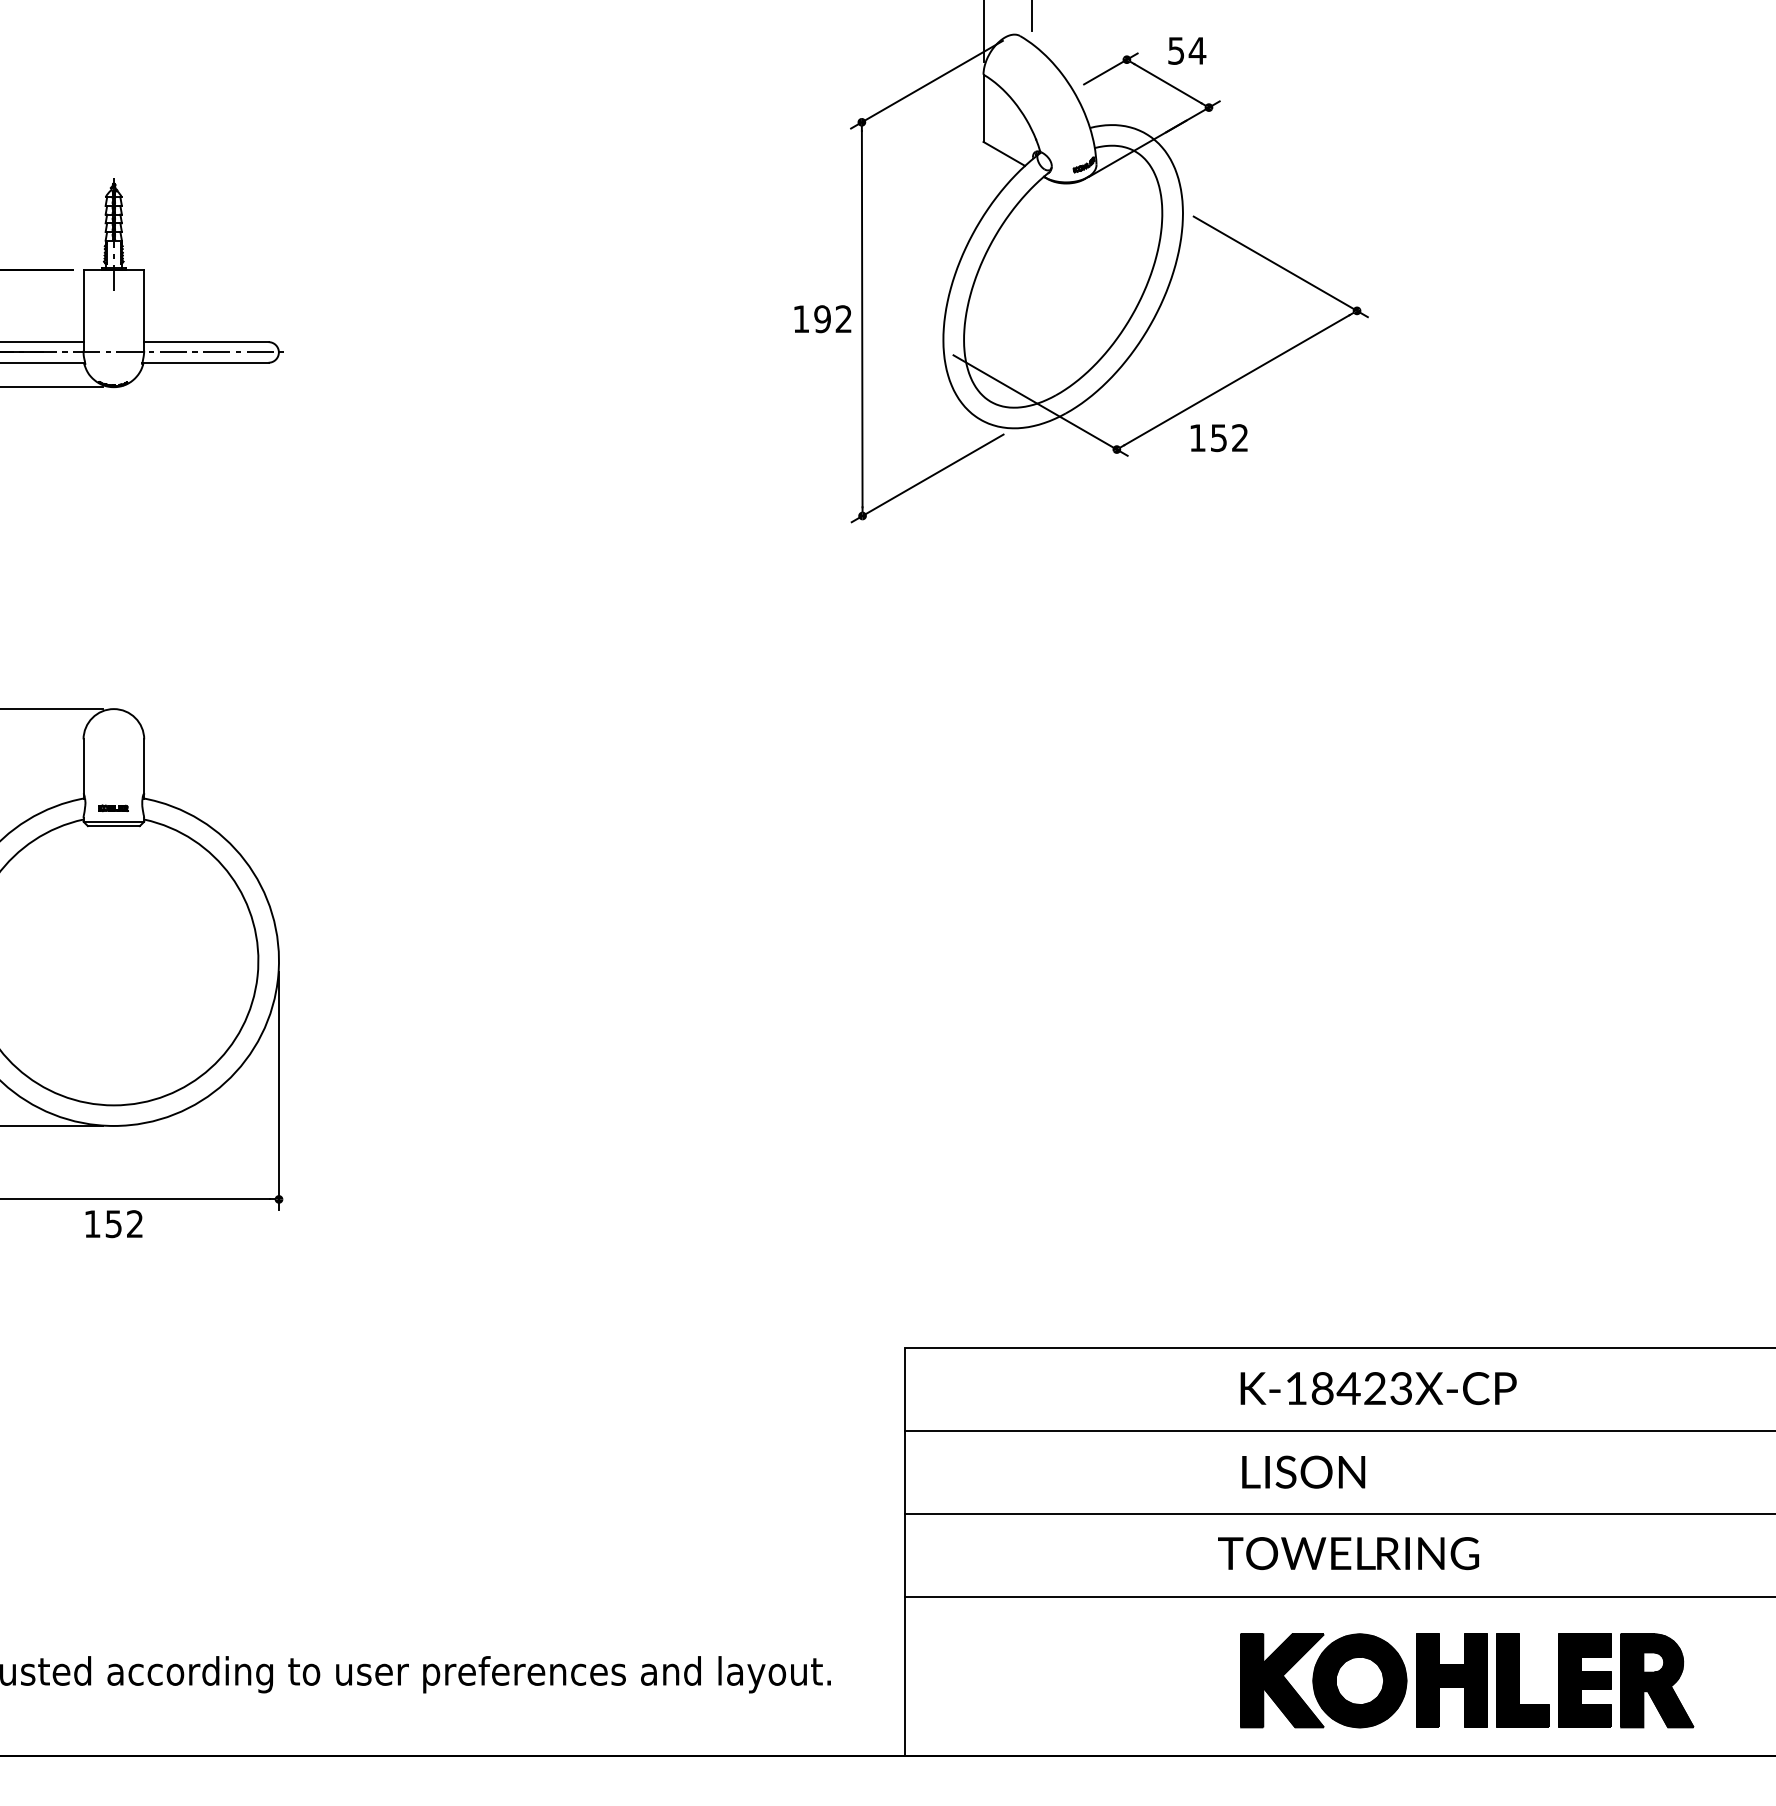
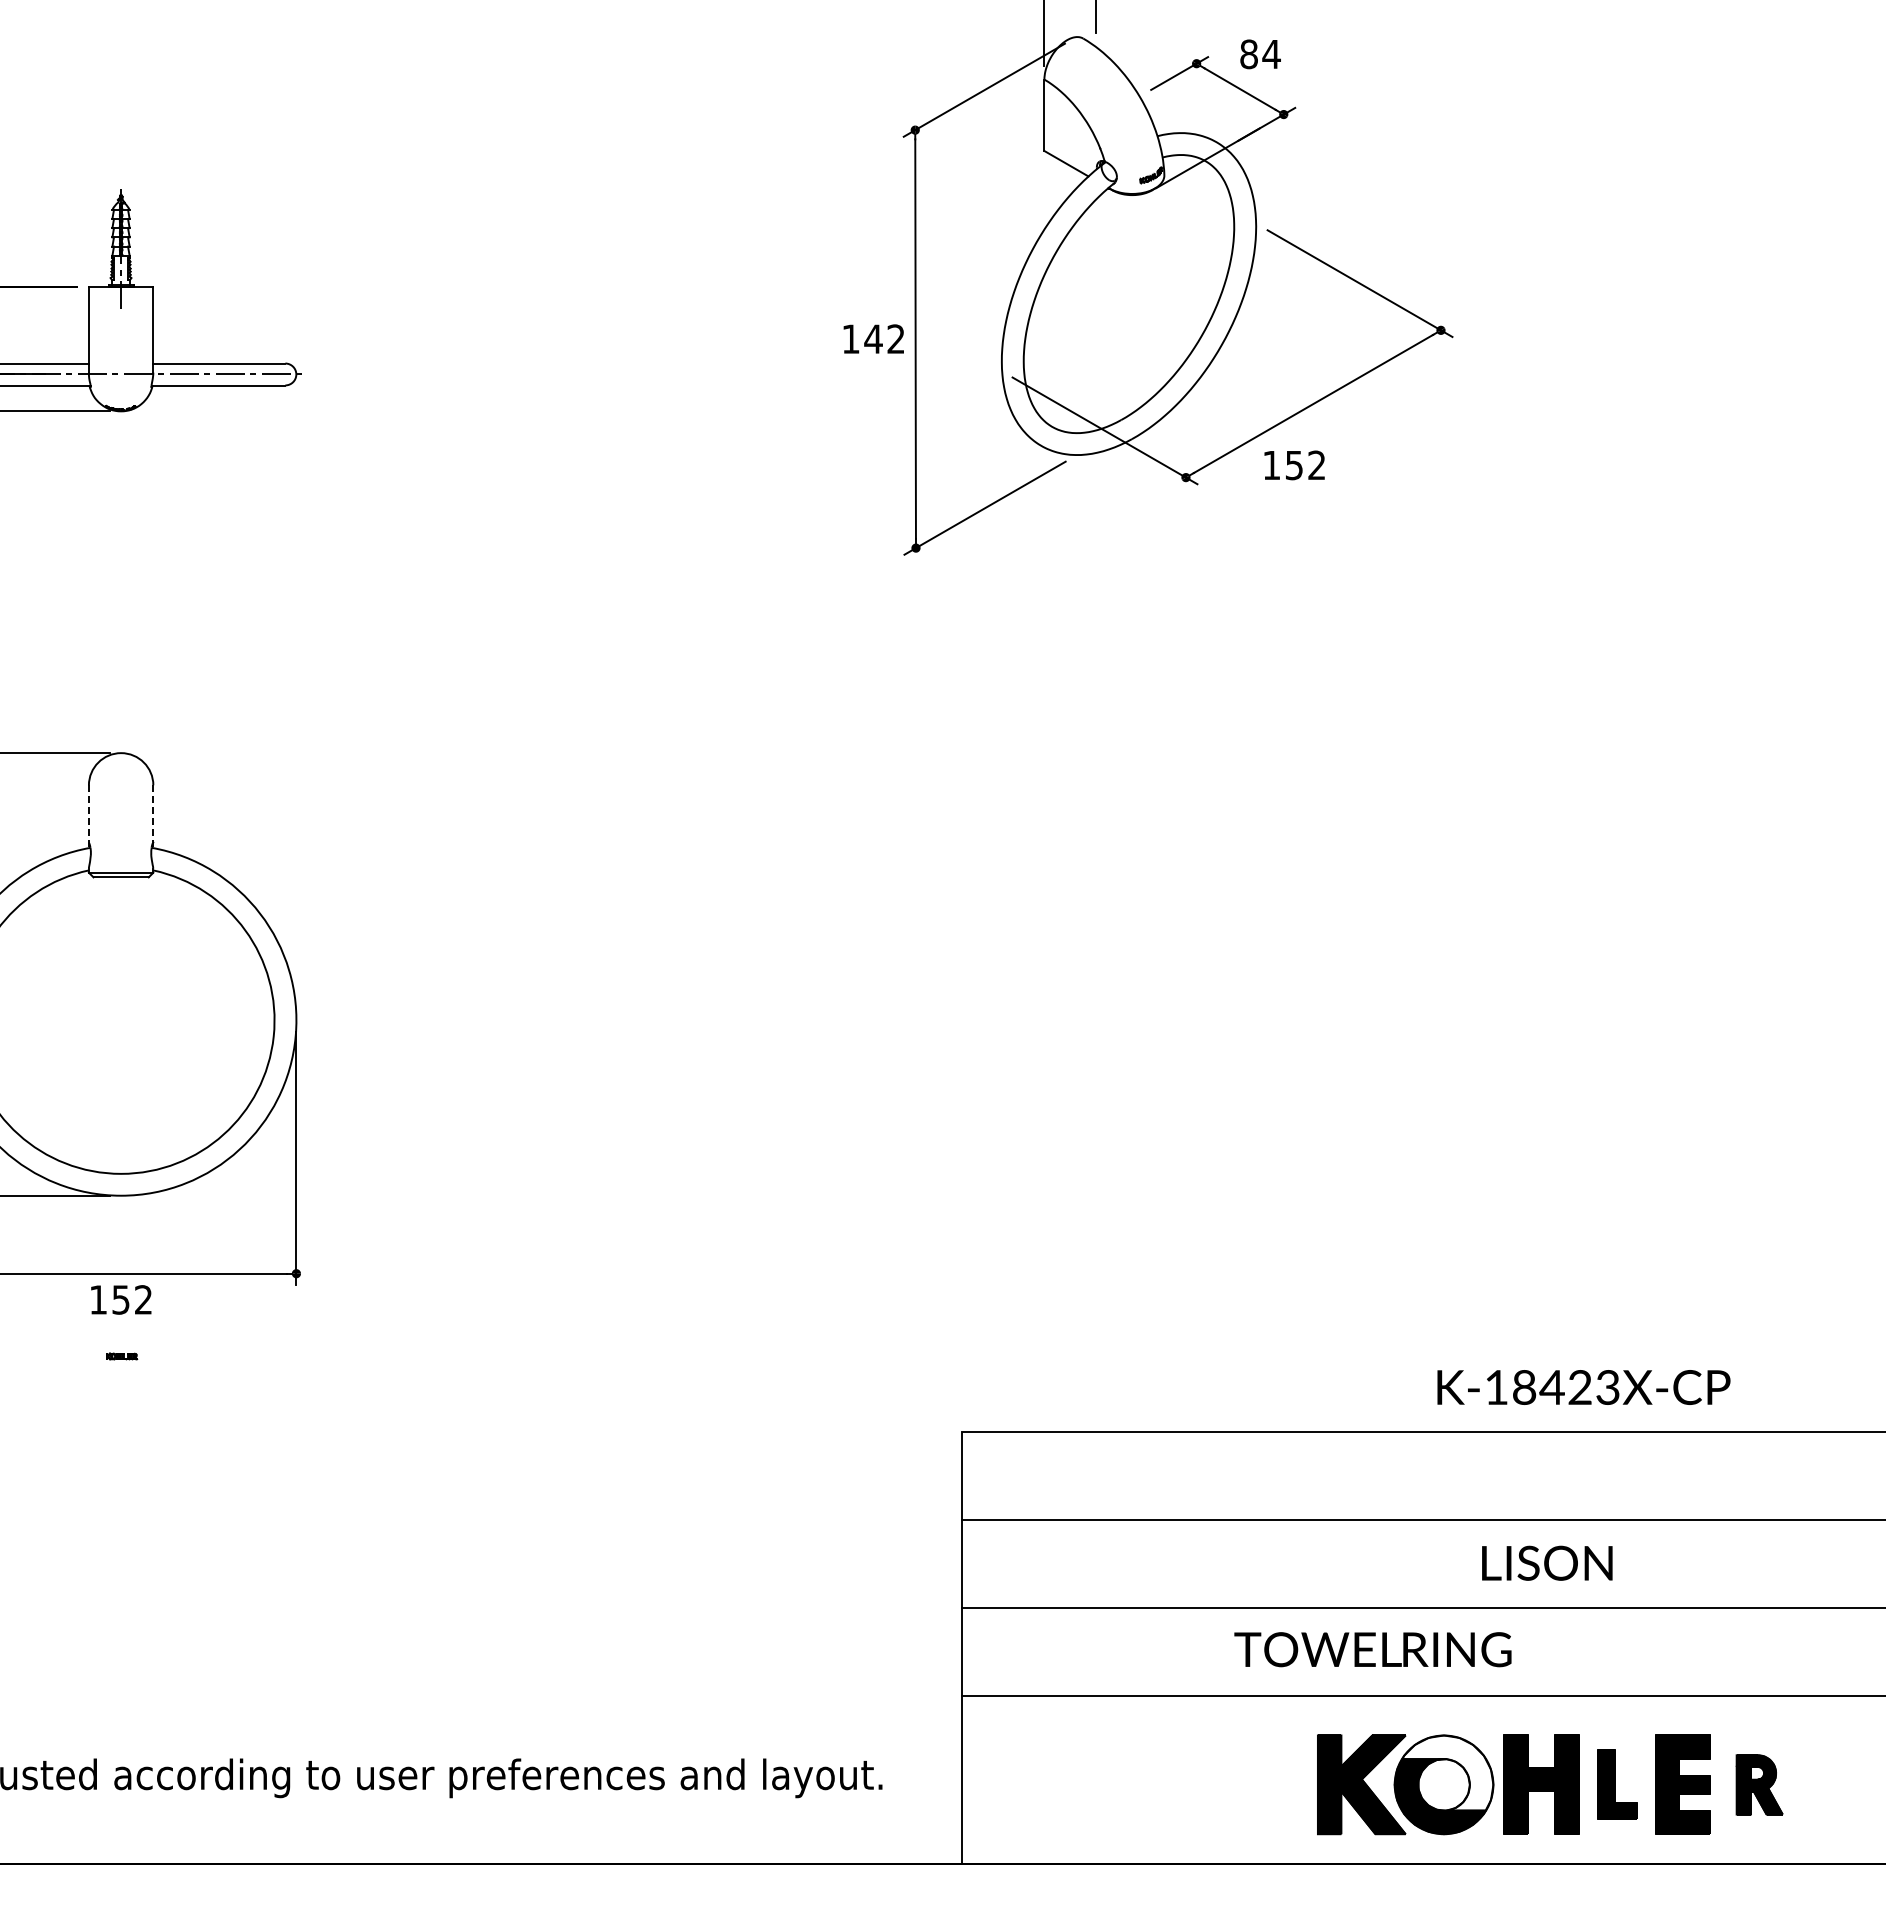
text: (1175, 51) -> (1248, 54), 54 -> 84
text: (822, 319) -> (873, 339), 192 -> 142
line: (83, 769) -> (88, 817), solid -> dashed
line: (144, 769) -> (153, 817), solid -> dashed
part: (114, 808) -> (122, 1356), moved
text: (1378, 1388) -> (1583, 1387), moved
text: (1303, 1471) -> (1547, 1562), moved
text: (1348, 1553) -> (1372, 1649), moved
fill: (1363, 1669) -> (1447, 1772), removed
part: (1523, 1680) -> (1617, 1784), size x0.7
part: (1657, 1680) -> (1759, 1784), size x0.6

